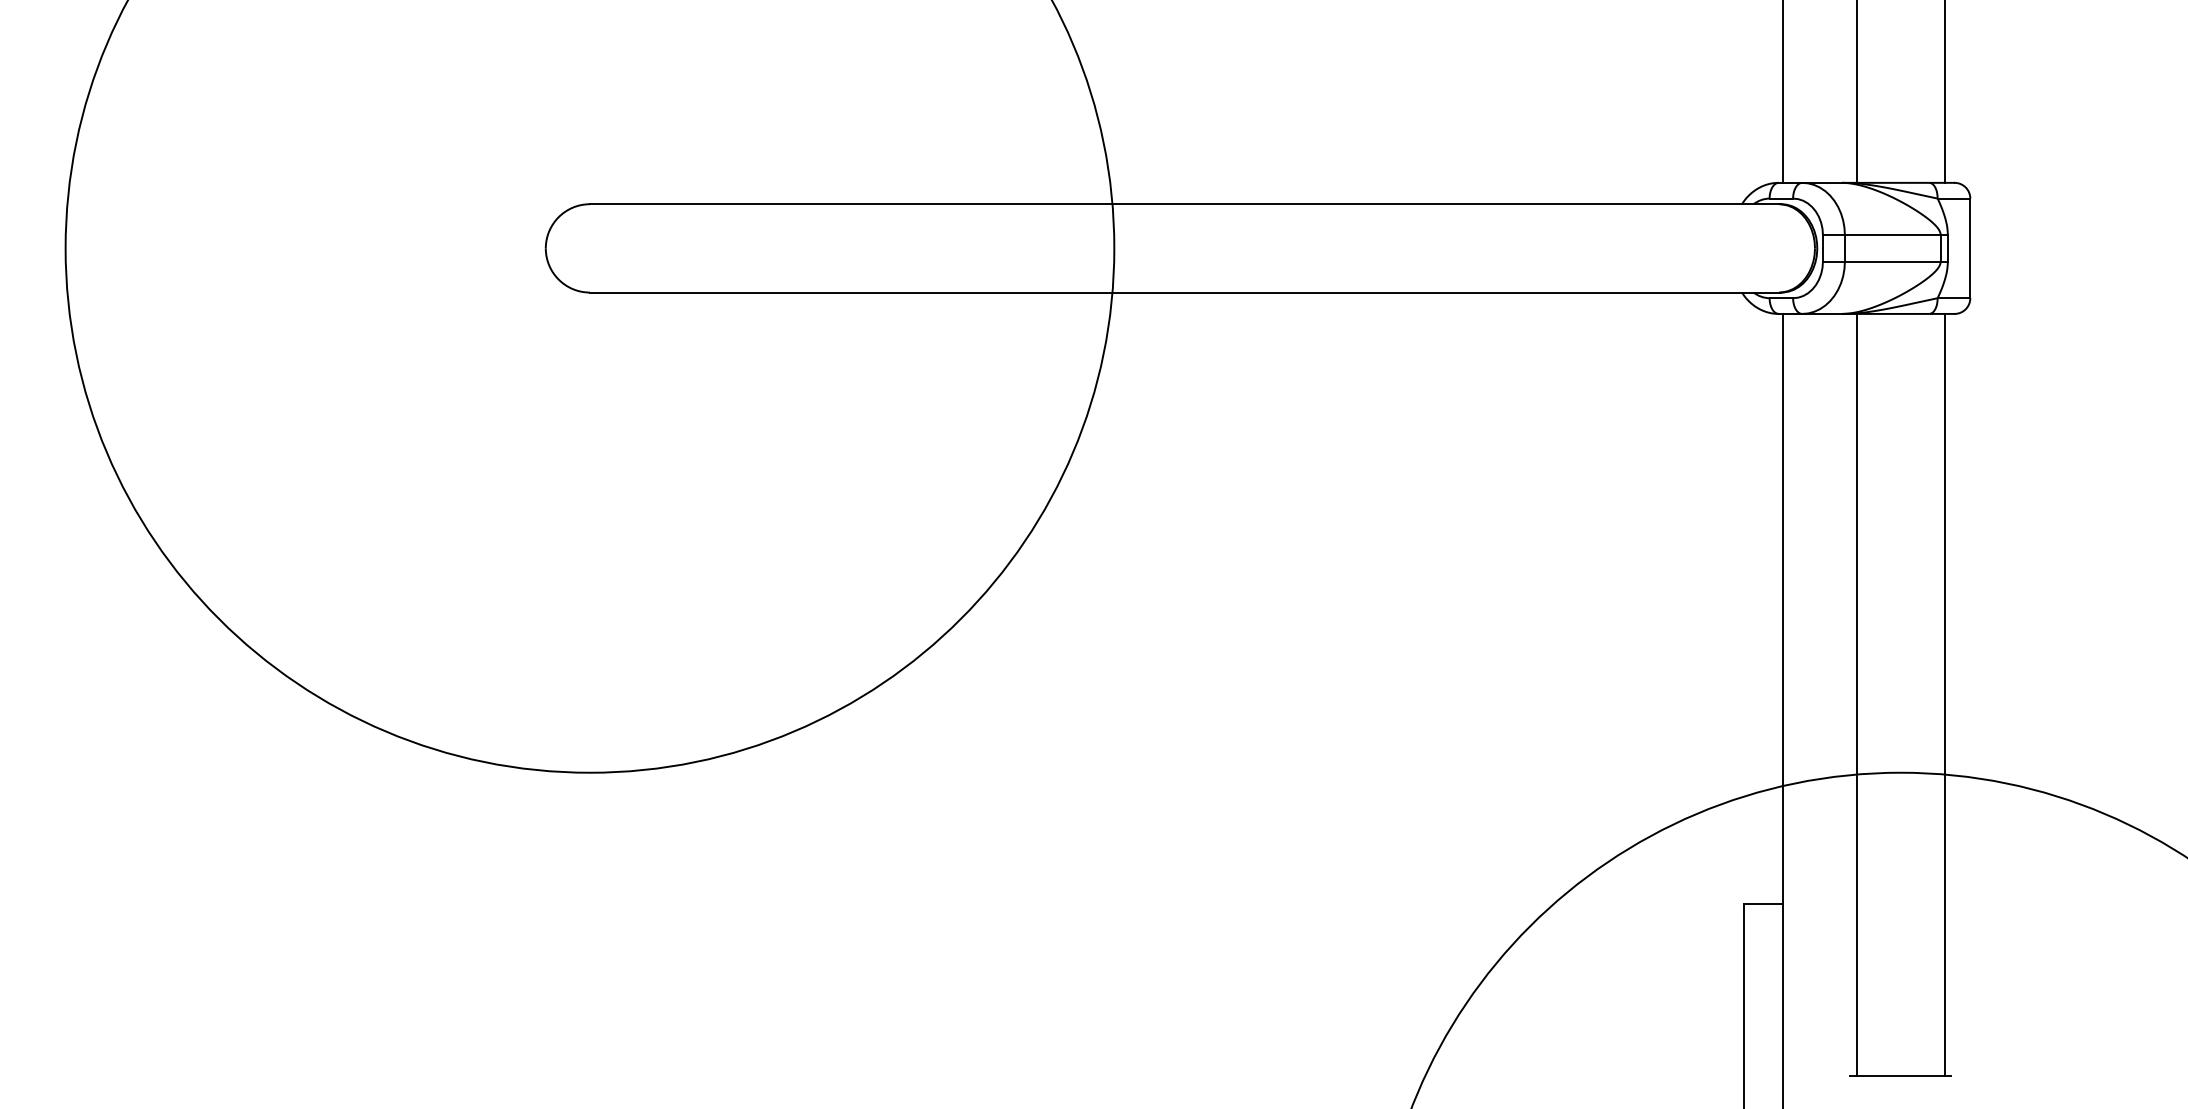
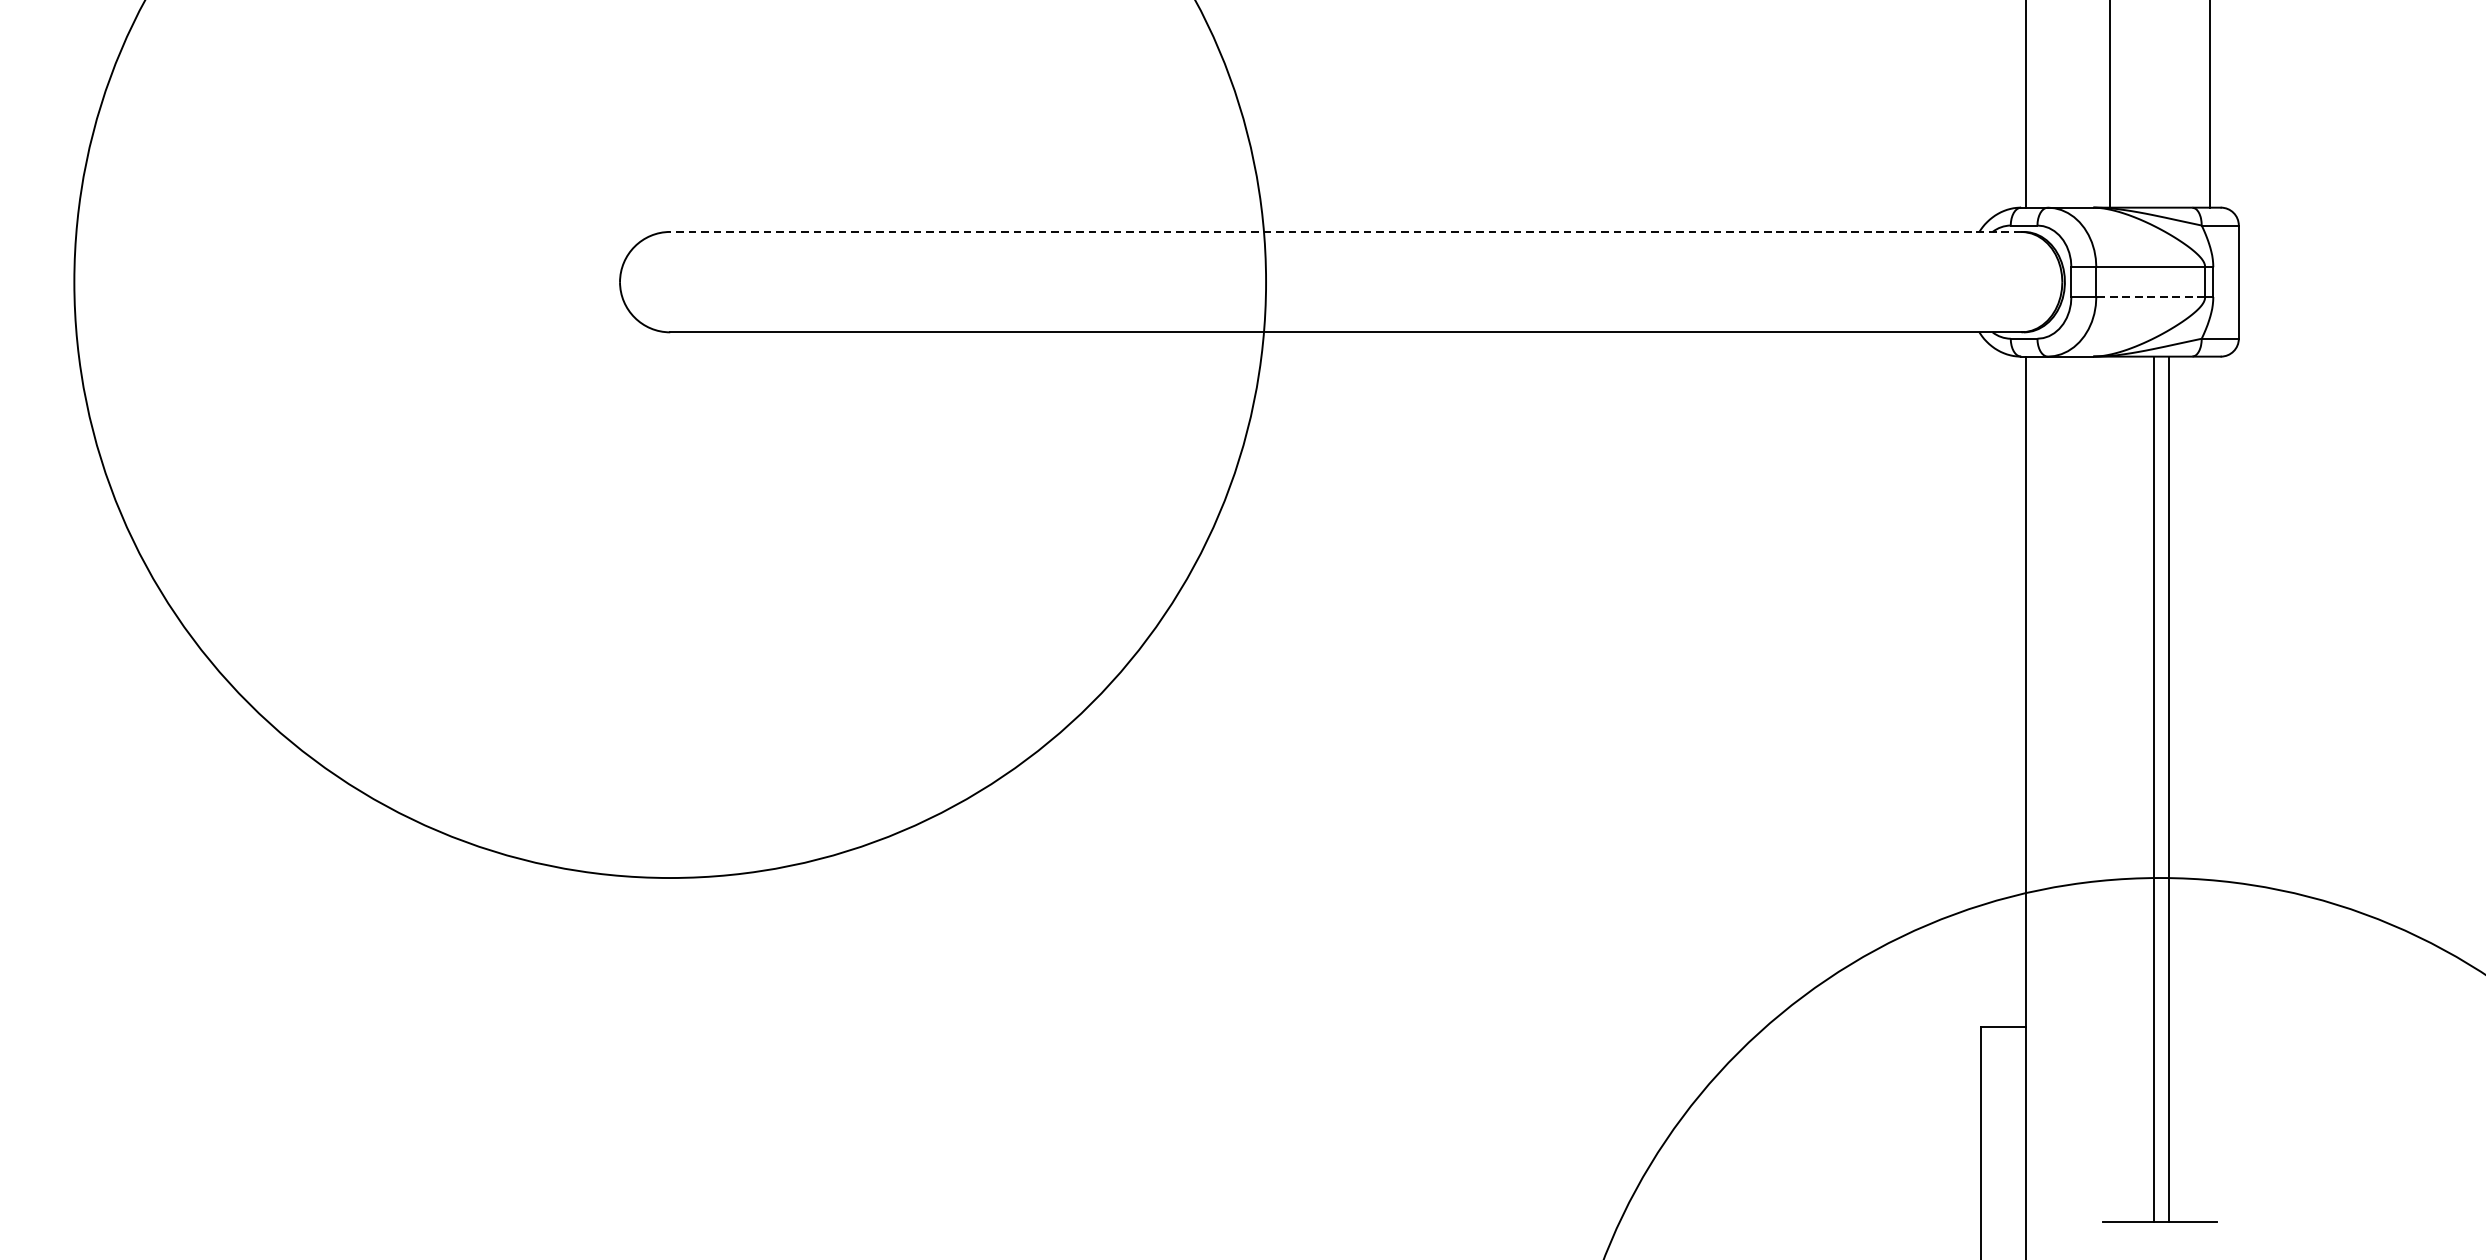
line: (1184, 204) -> (1345, 232), solid -> dashed
line: (1892, 261) -> (2150, 297), solid -> dashed
line: (1856, 694) -> (2153, 789), moved
line: (1945, 694) -> (2169, 789), moved

